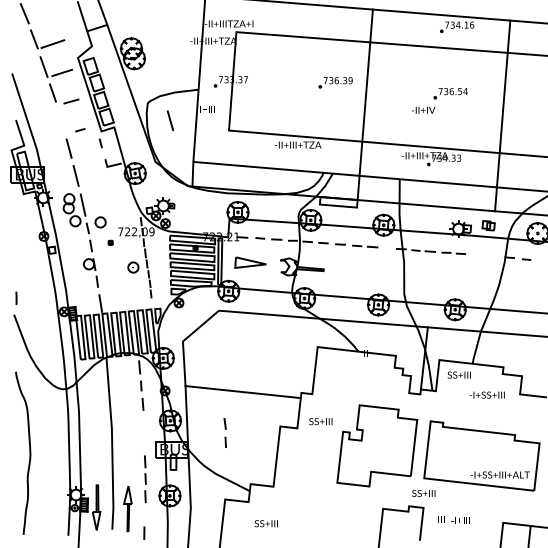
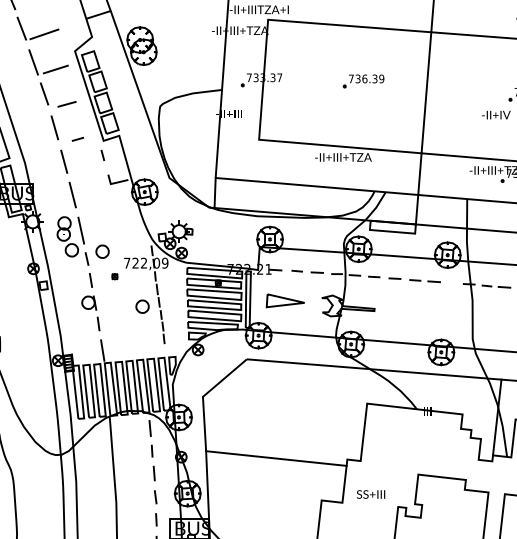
part: (335, 82) -> (363, 81), moved
line: (170, 120) -> (54, 127), moved
part: (224, 432) -> (154, 507), moved

